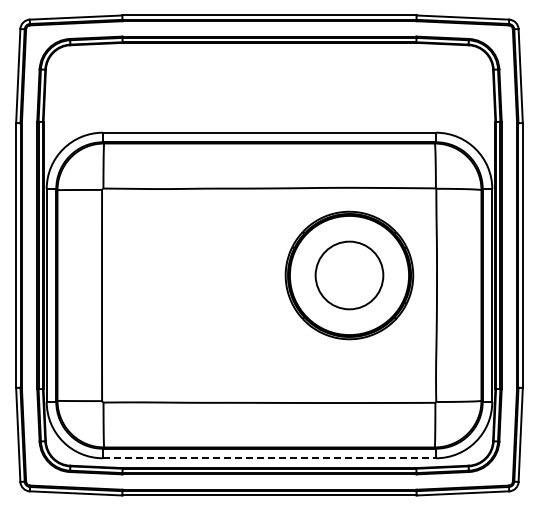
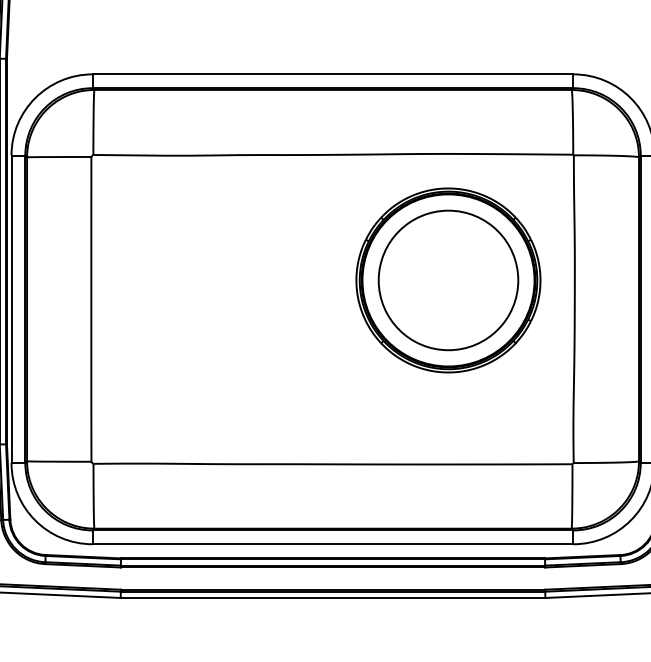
circle: (349, 275) -> (448, 280), size x1.43
line: (269, 458) -> (333, 544), dashed -> solid

